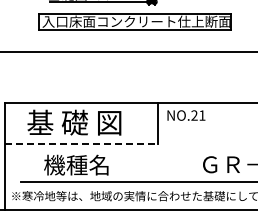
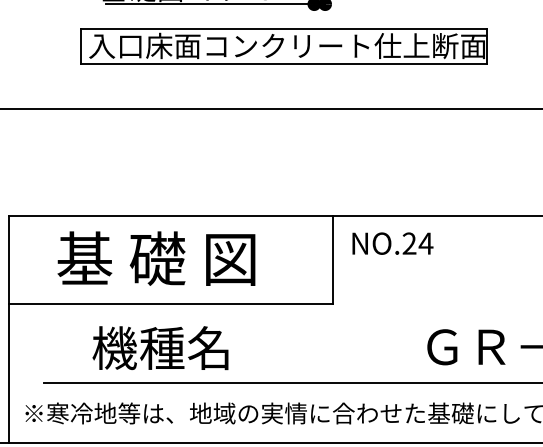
text: (201, 115) -> (424, 243), NO.21 -> NO.24
line: (81, 144) -> (171, 304), dashed -> solid

